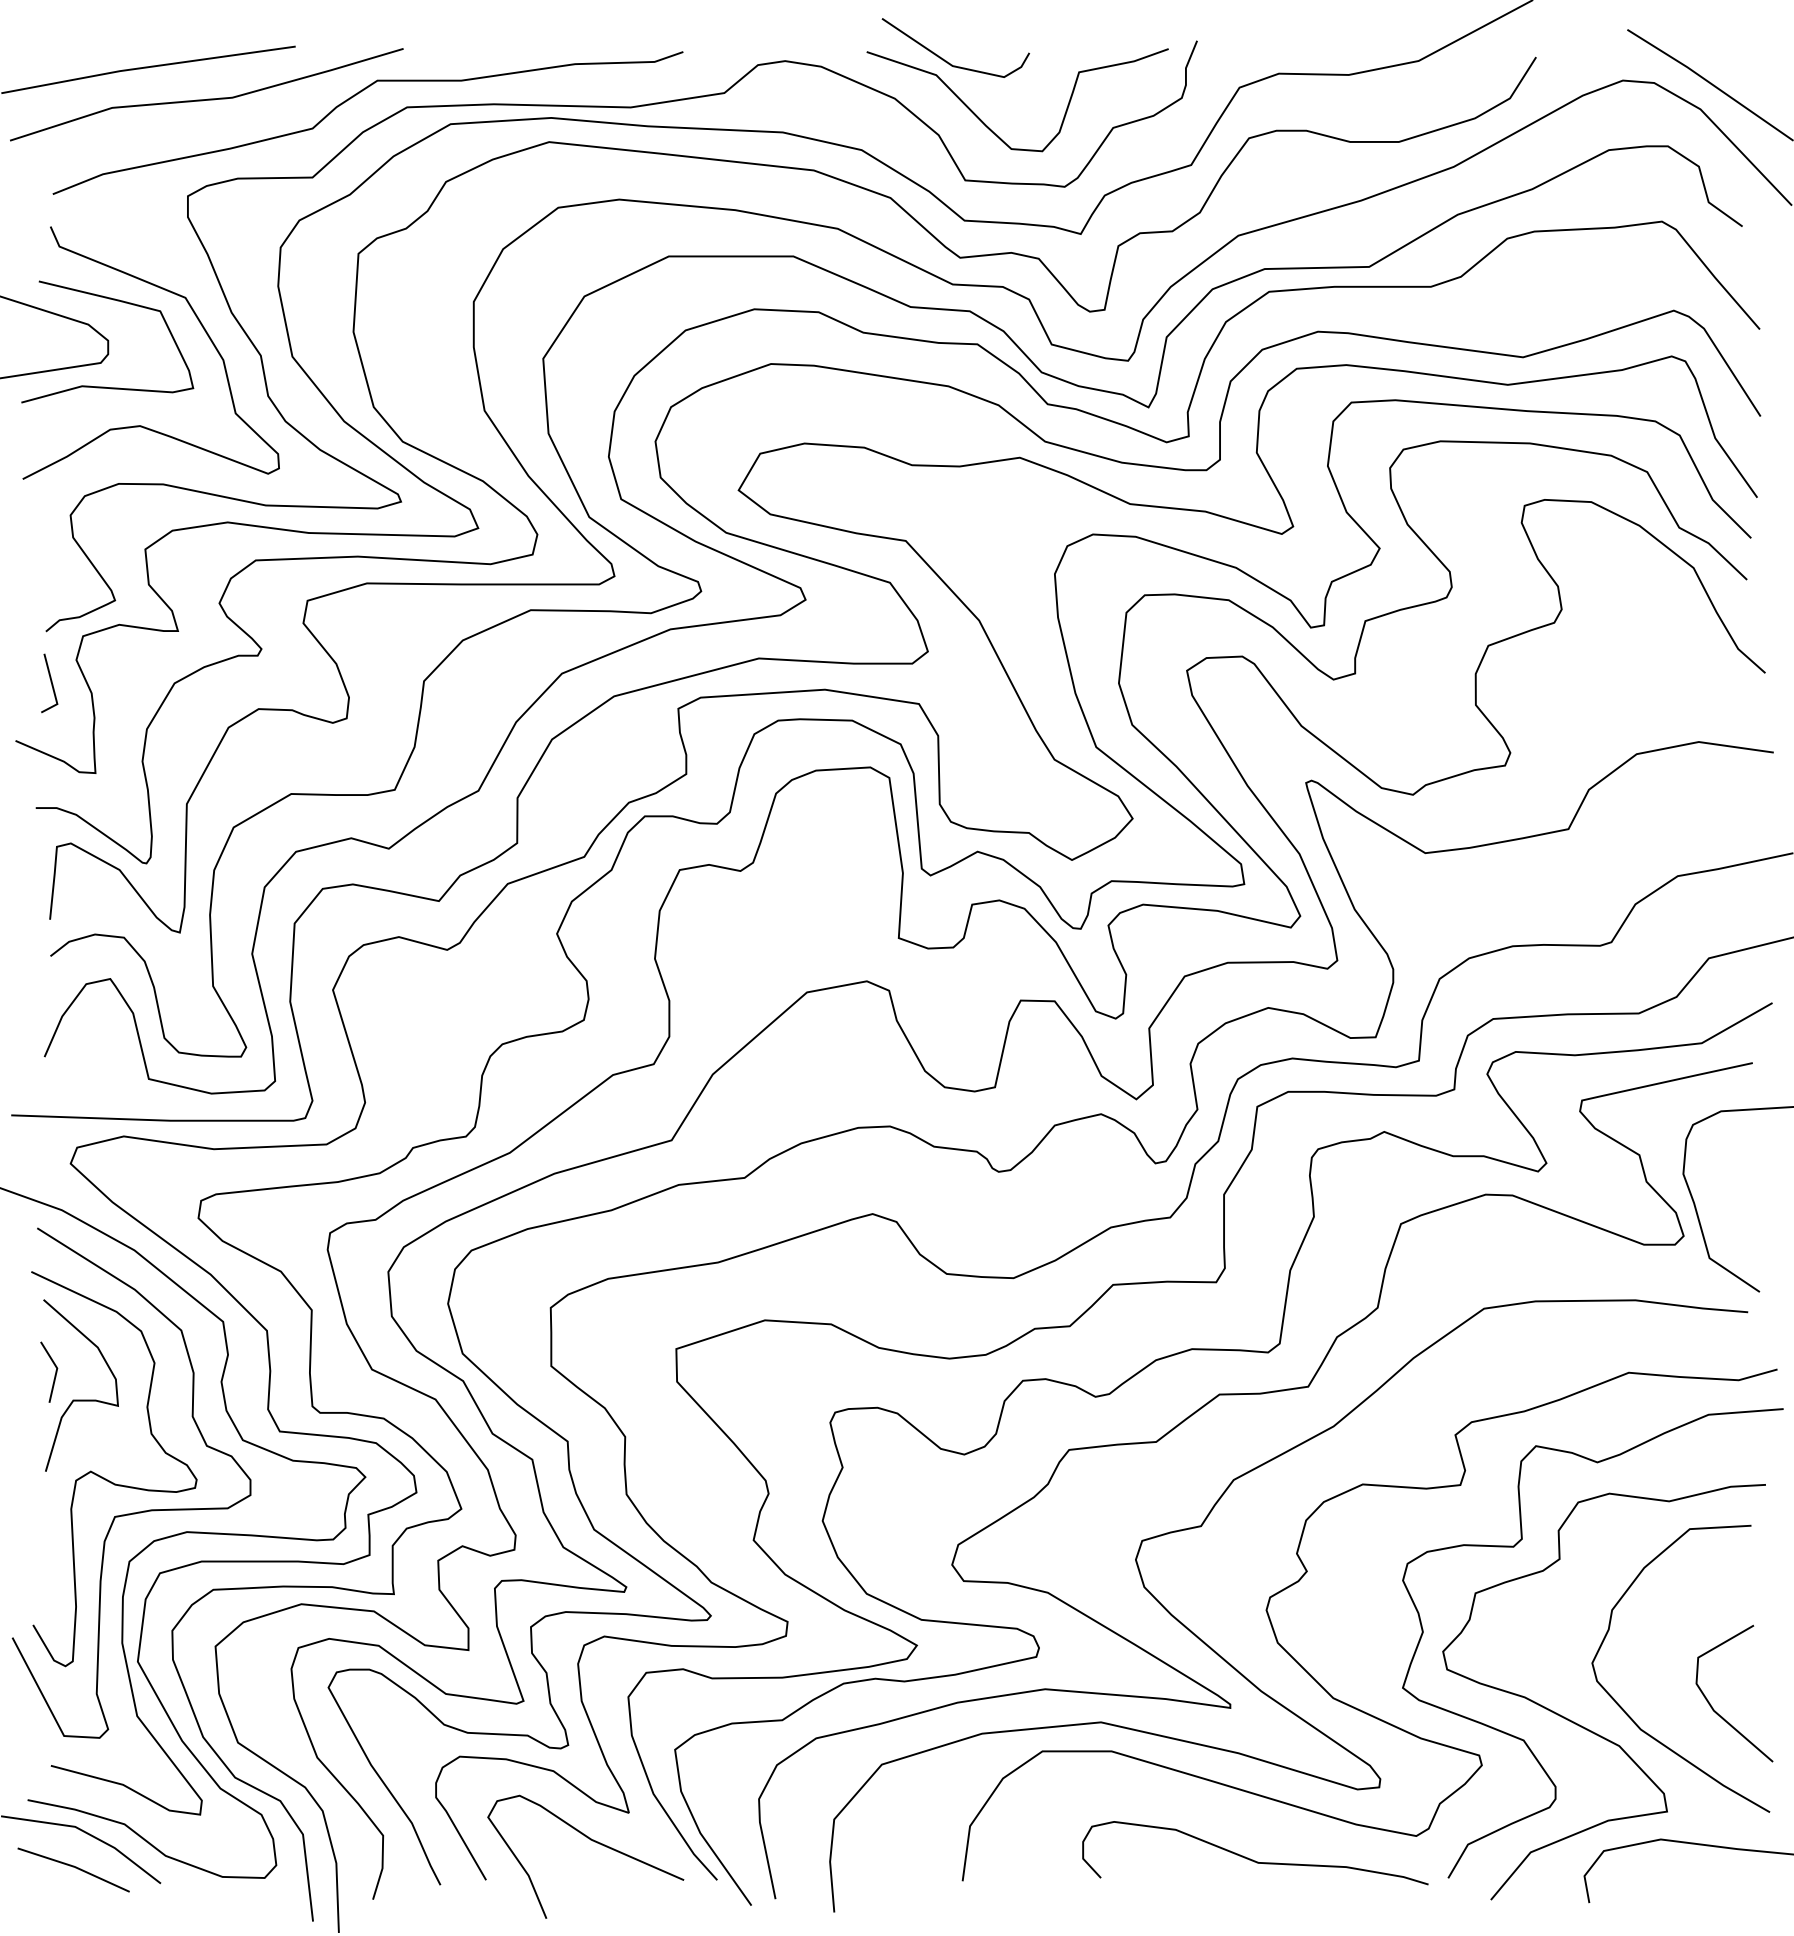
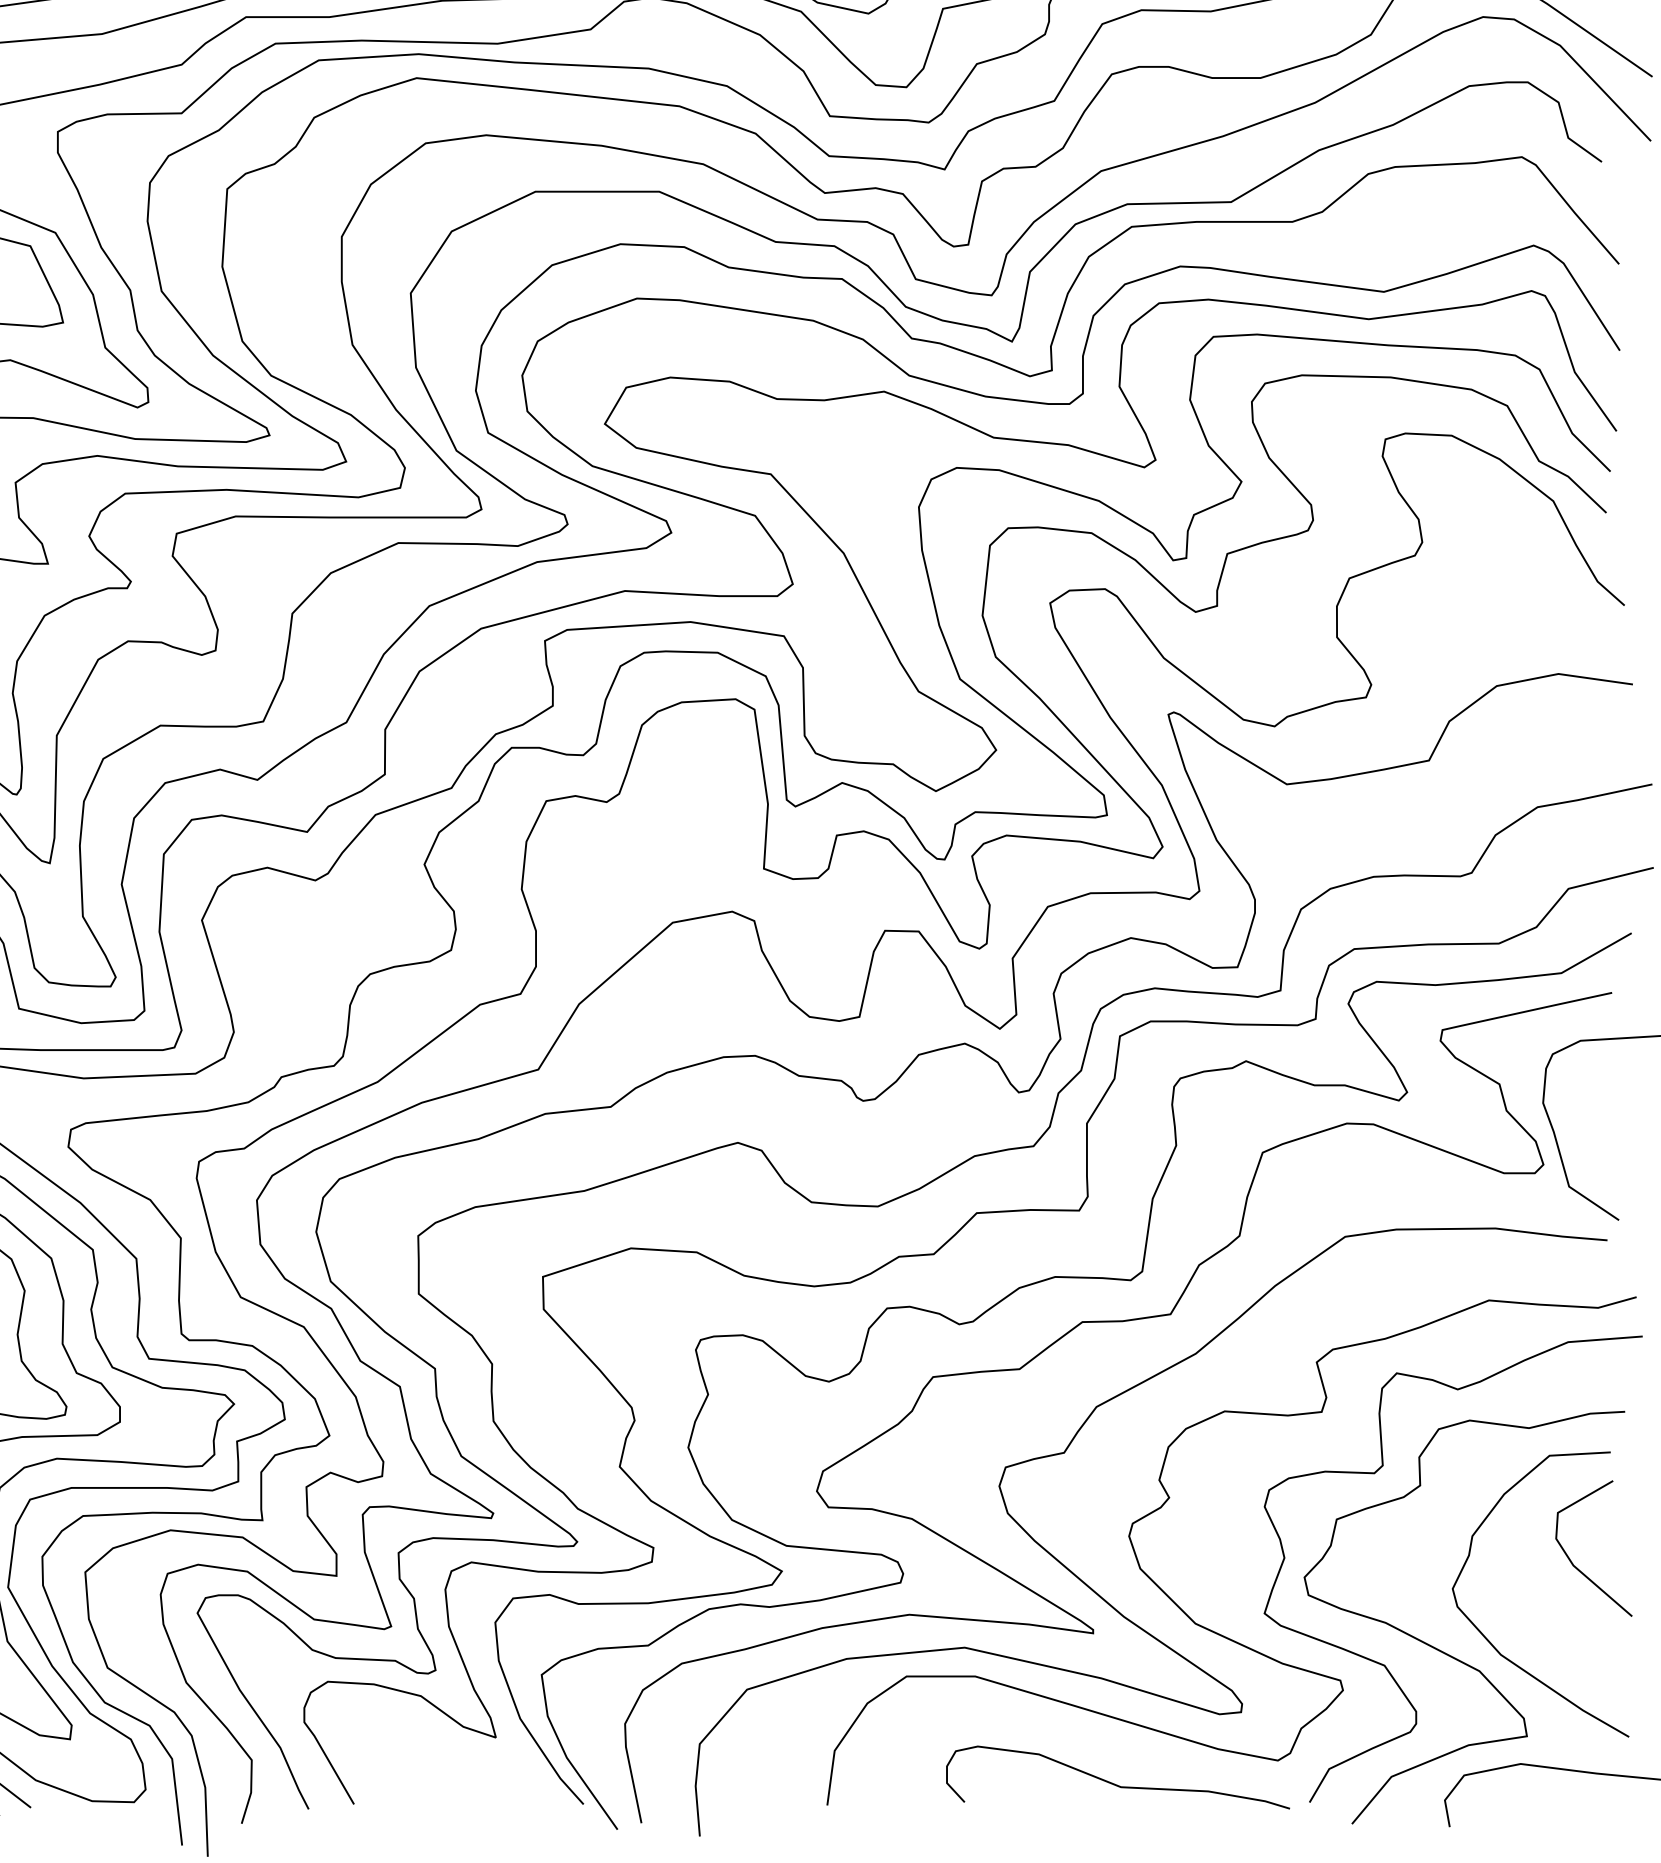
line: (1716, 1711) -> (1576, 1566), moved
curve: (592, 1841) -> (459, 1765), removed

